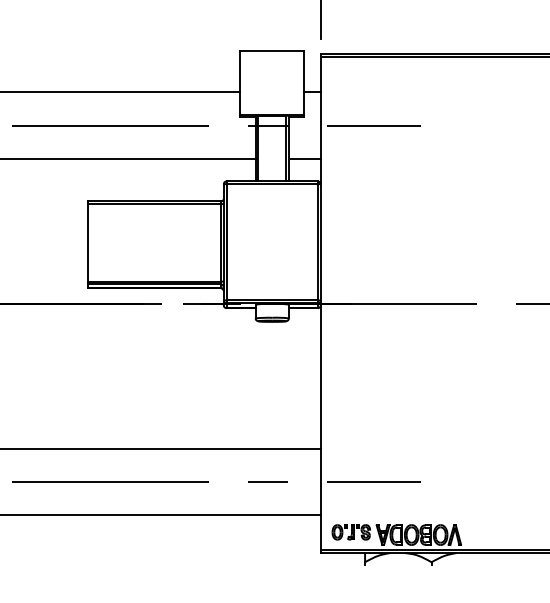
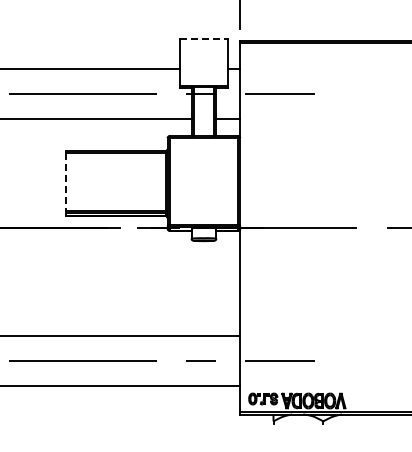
line: (271, 51) -> (203, 38), solid -> dashed
line: (87, 243) -> (65, 182), solid -> dashed

